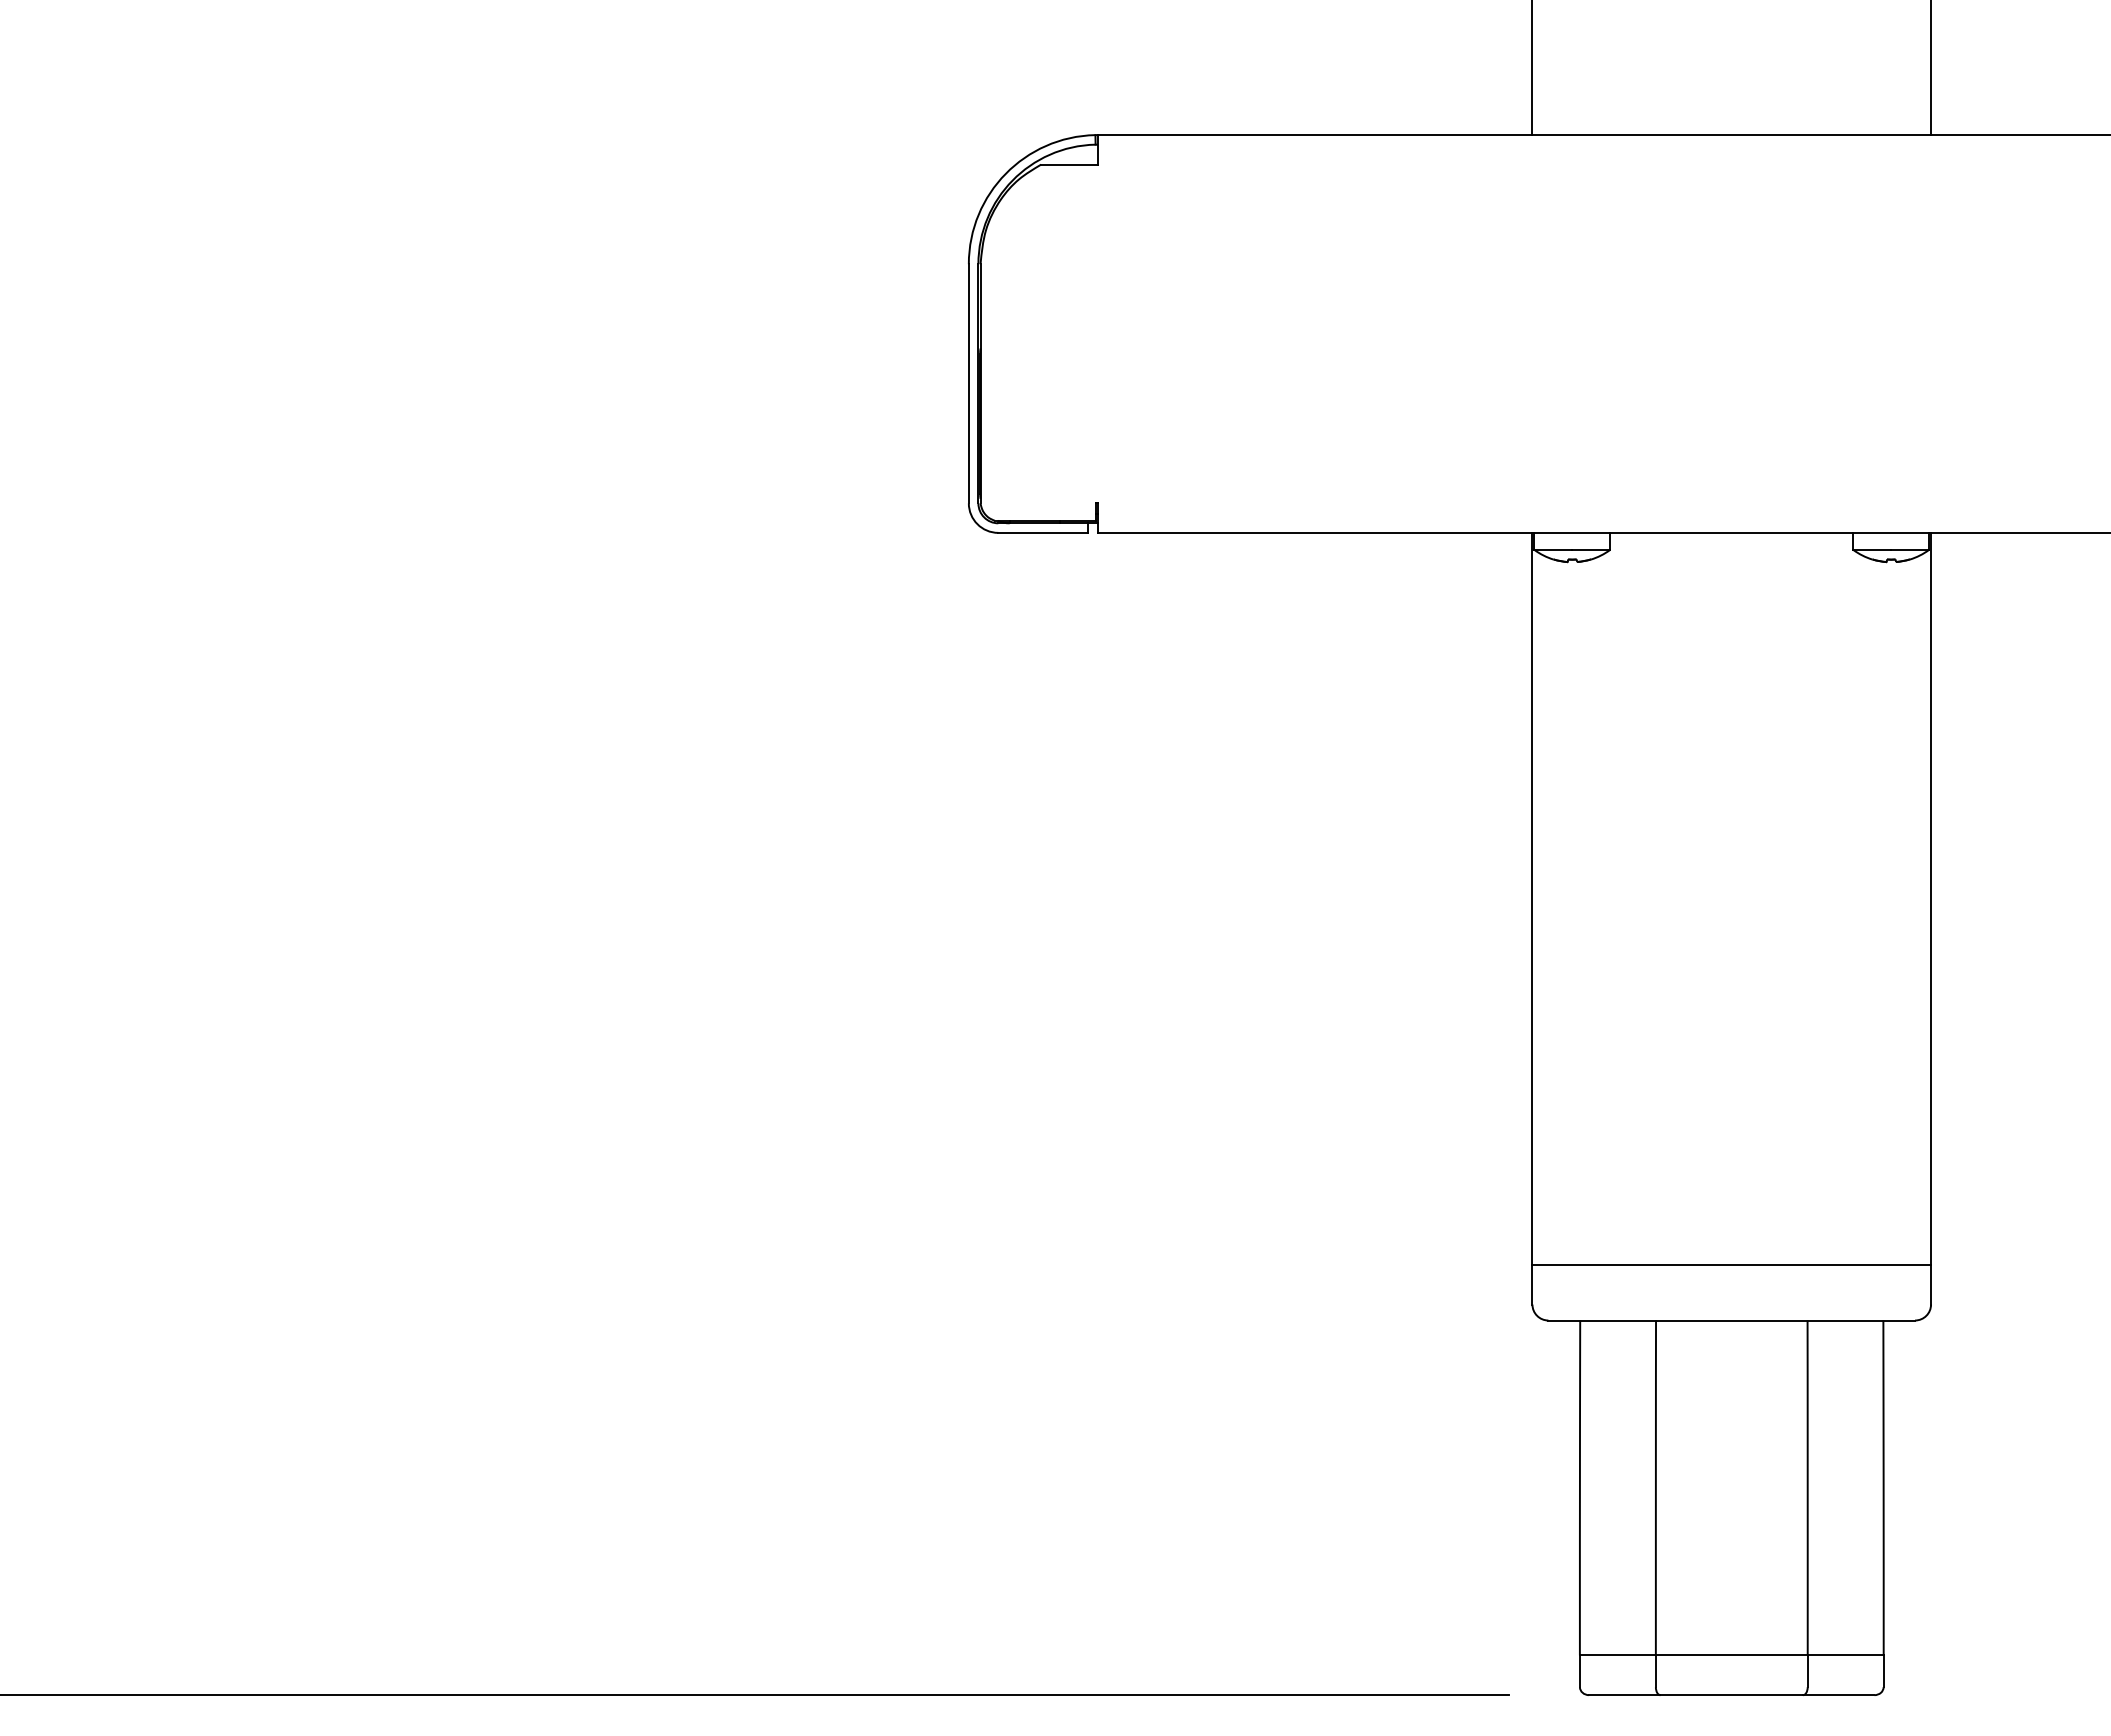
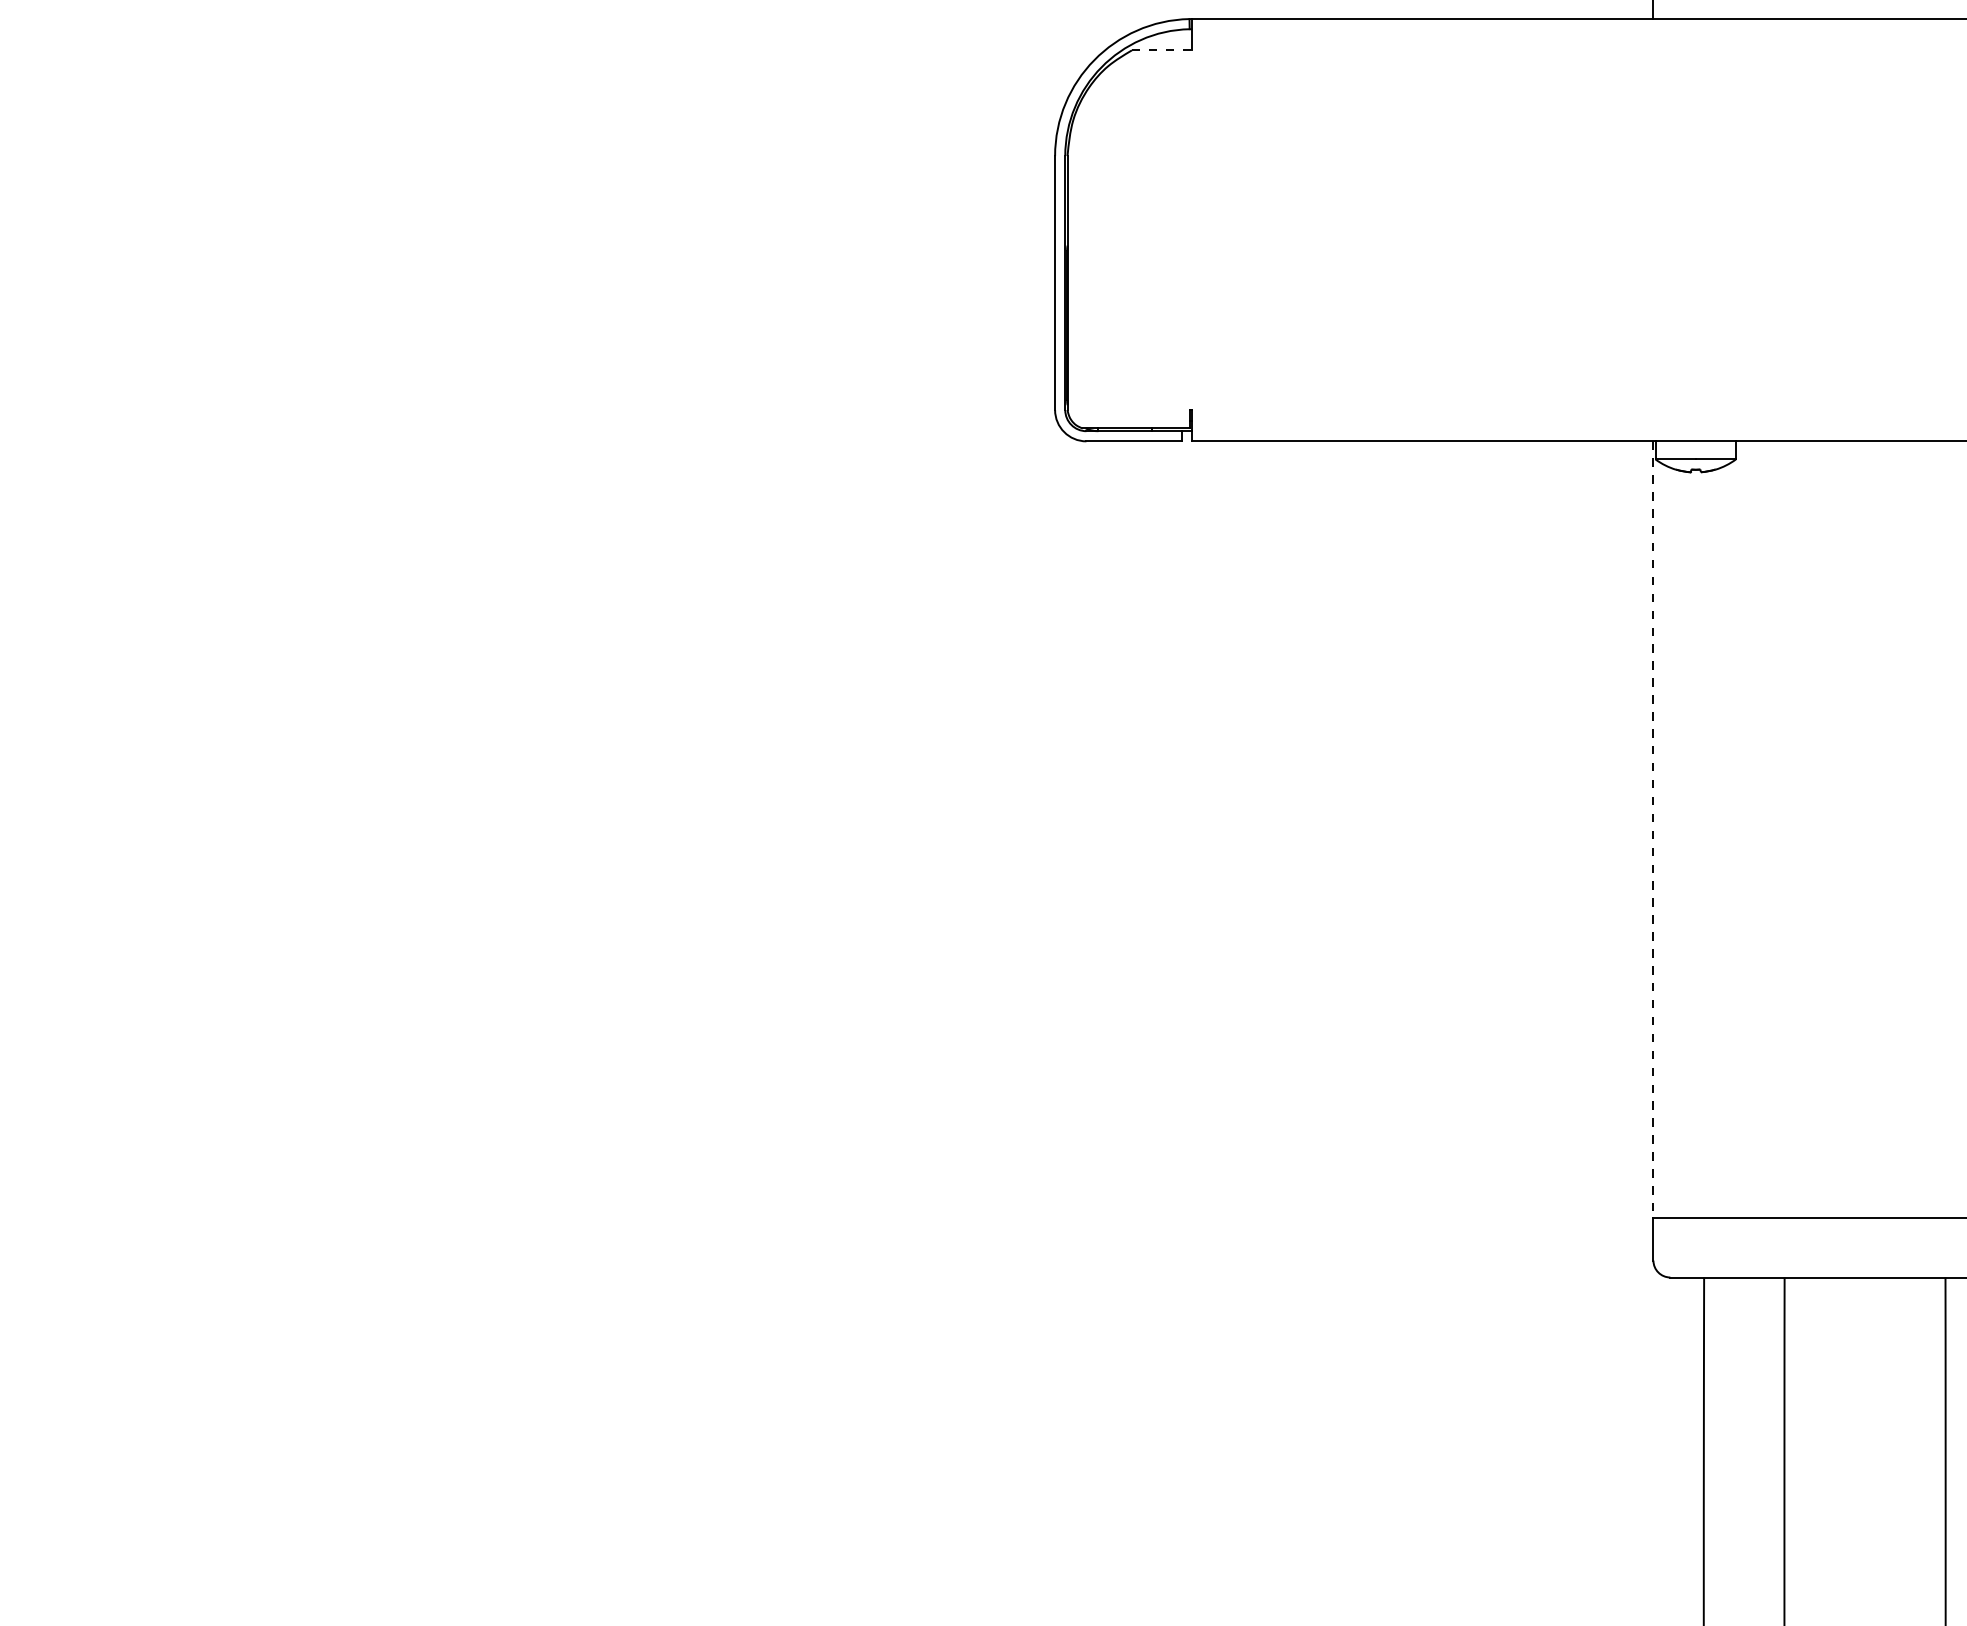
line: (1070, 164) -> (1163, 50), solid -> dashed
line: (1532, 898) -> (1653, 829), solid -> dashed

